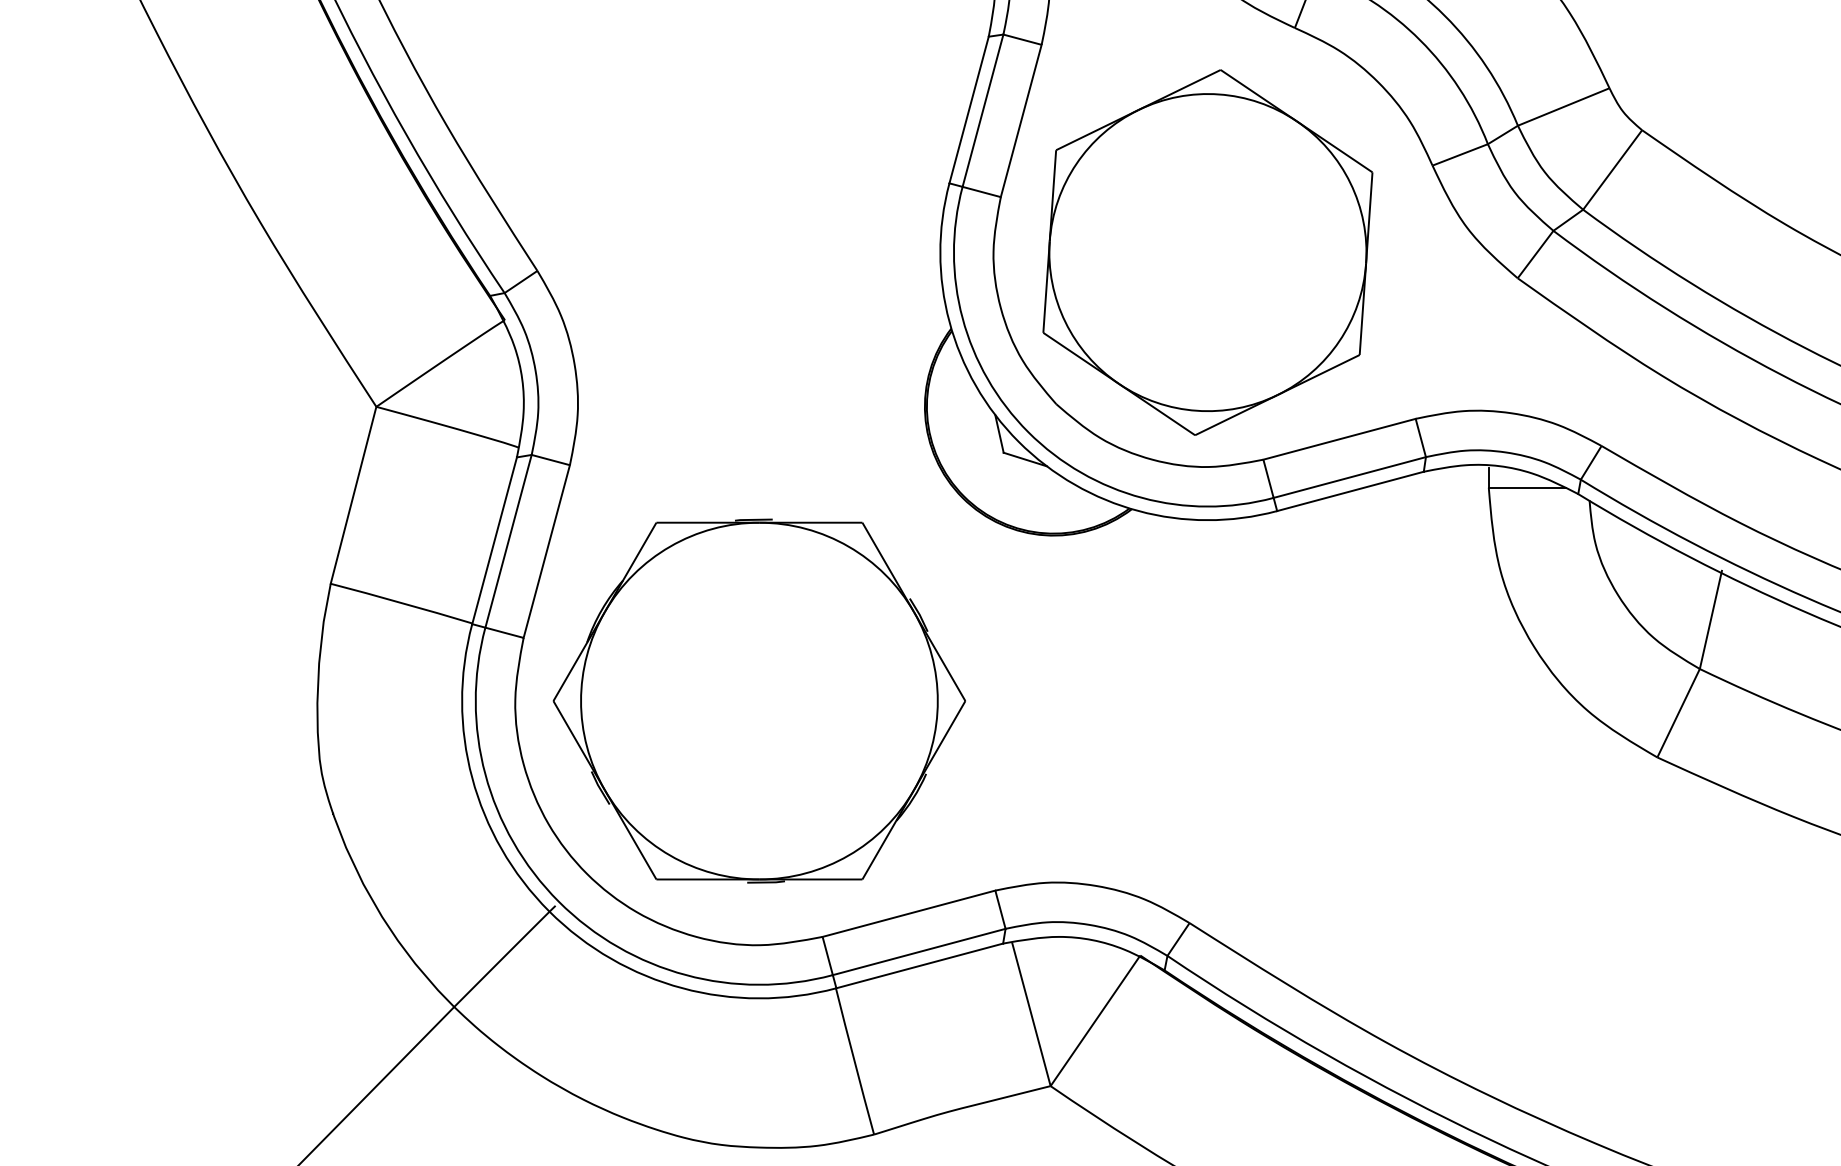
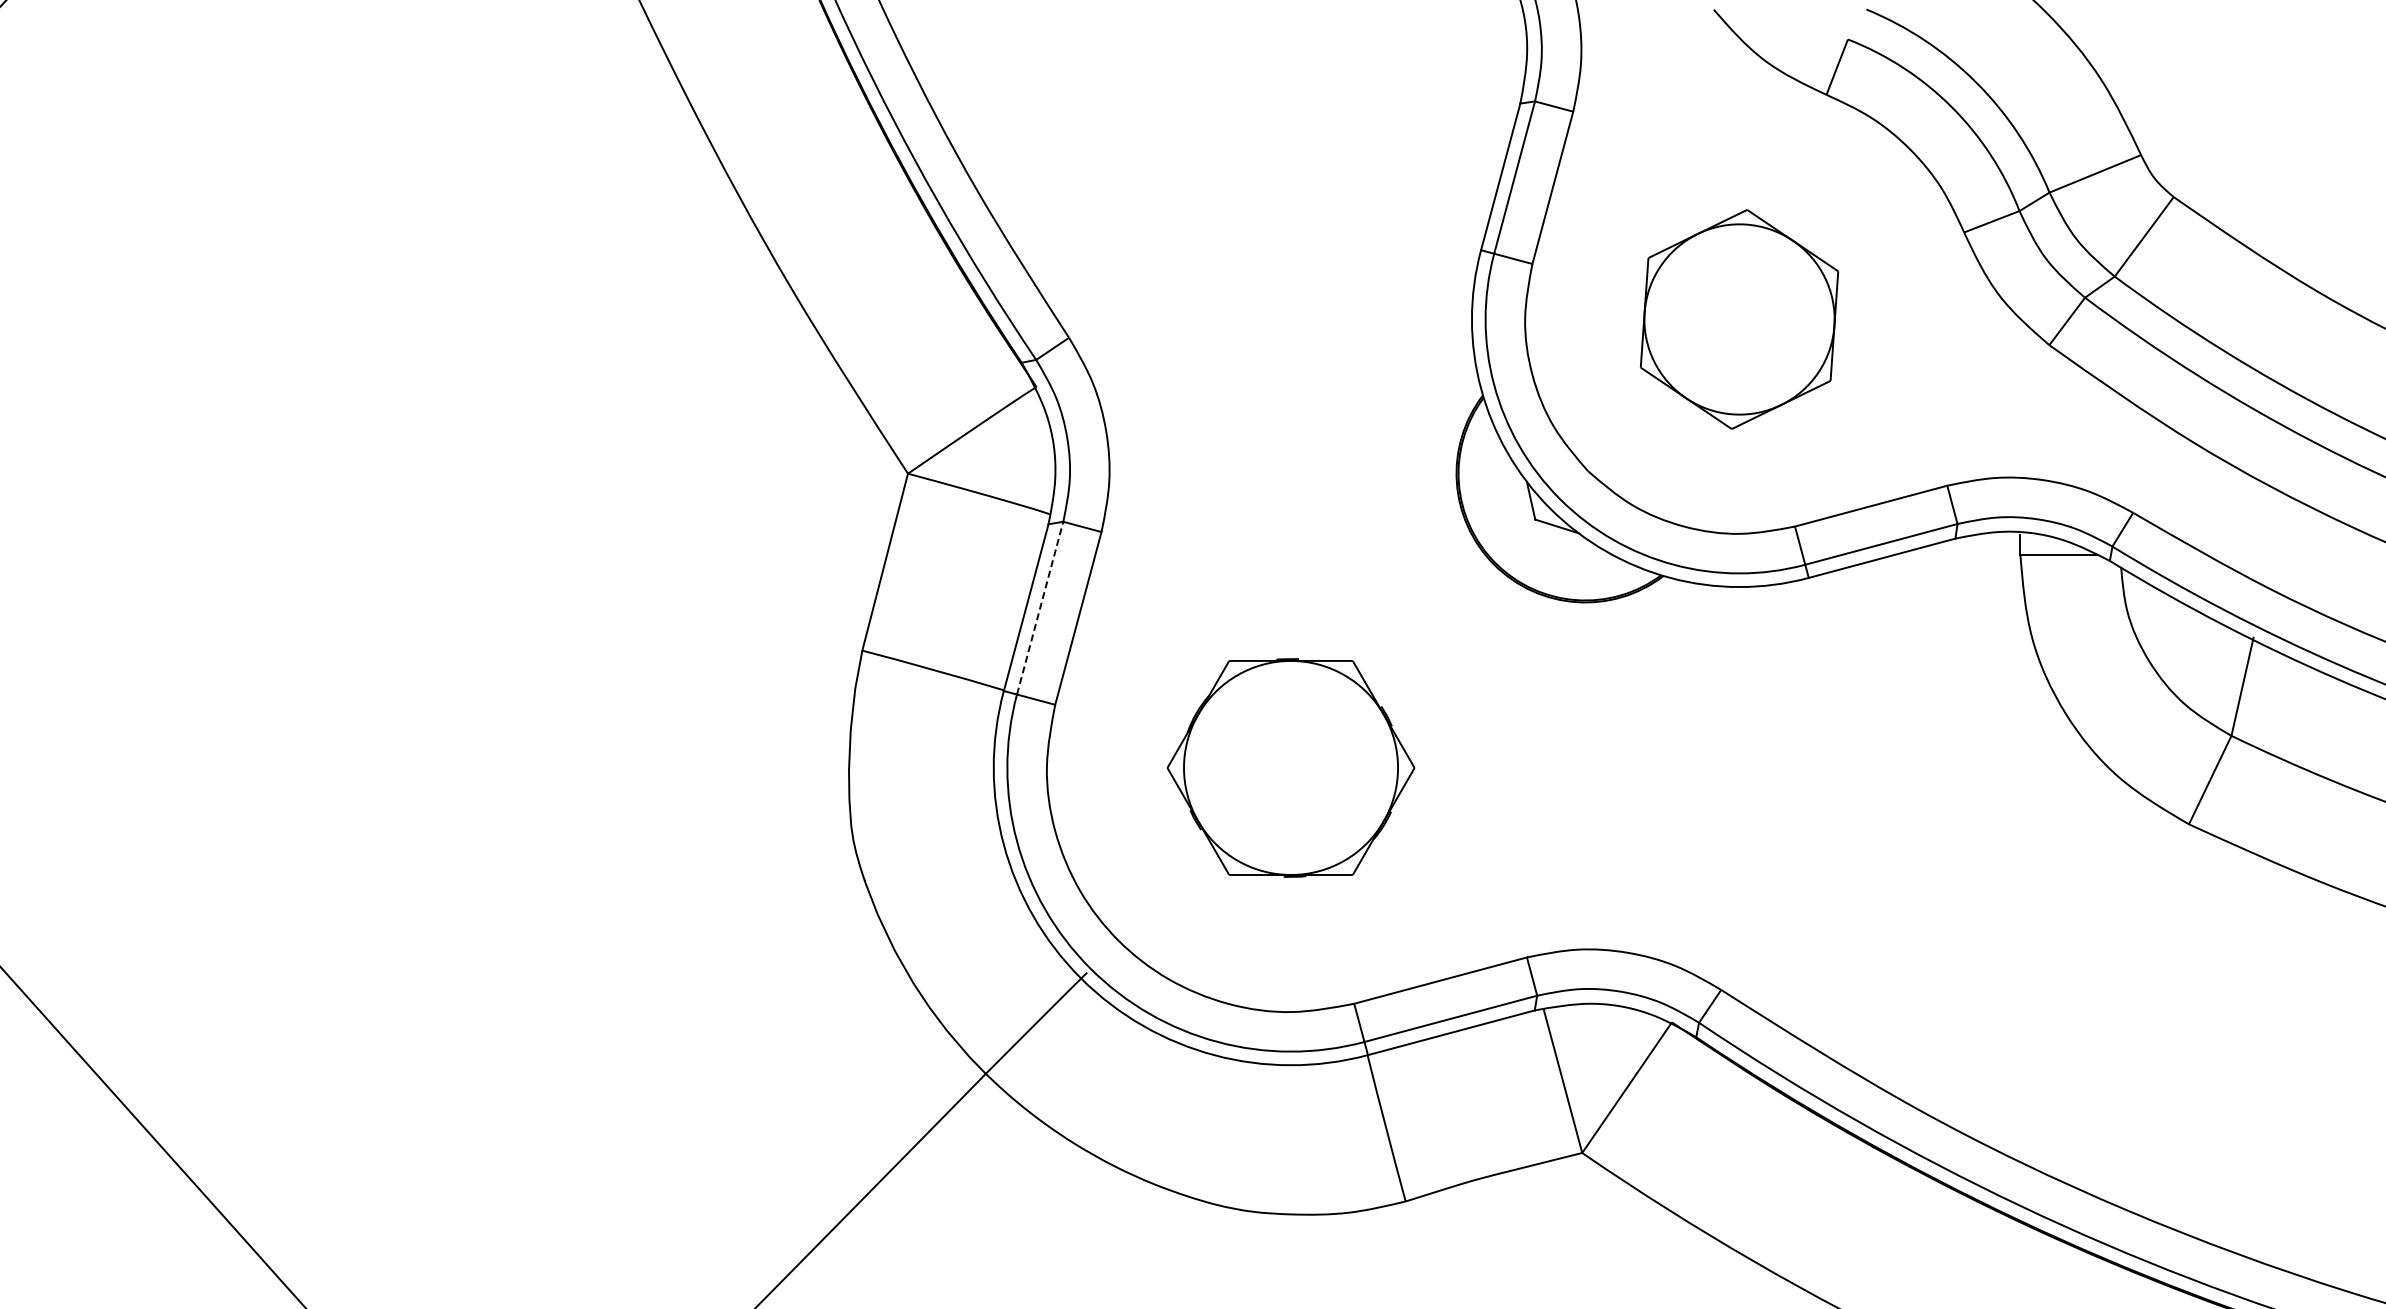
part: (1207, 252) -> (1739, 319), size x0.6
line: (508, 540) -> (1040, 607), solid -> dashed
part: (758, 700) -> (1290, 767), size x0.6

